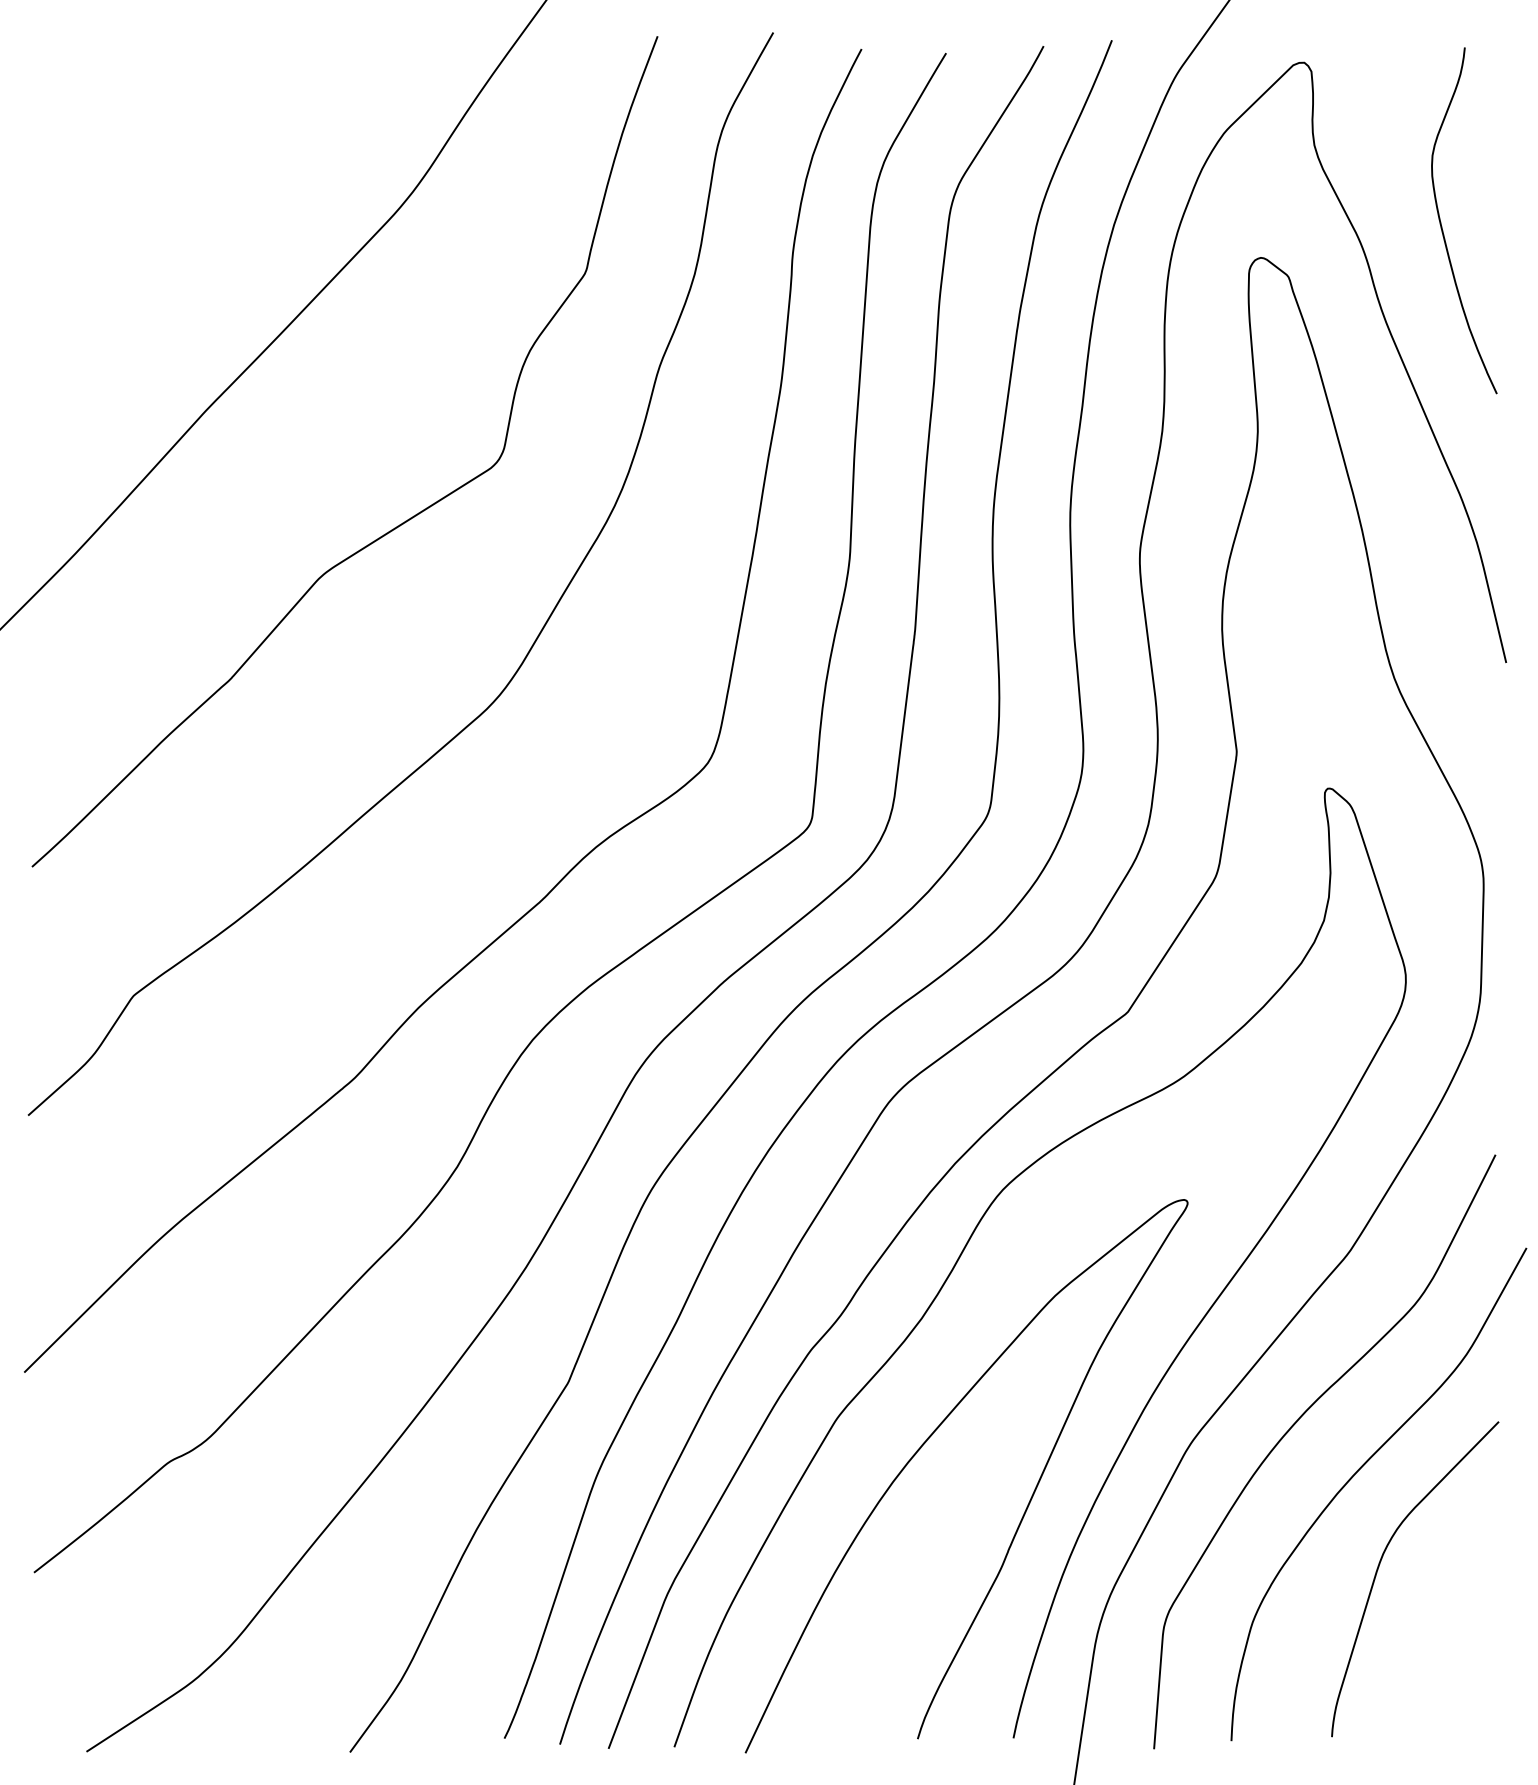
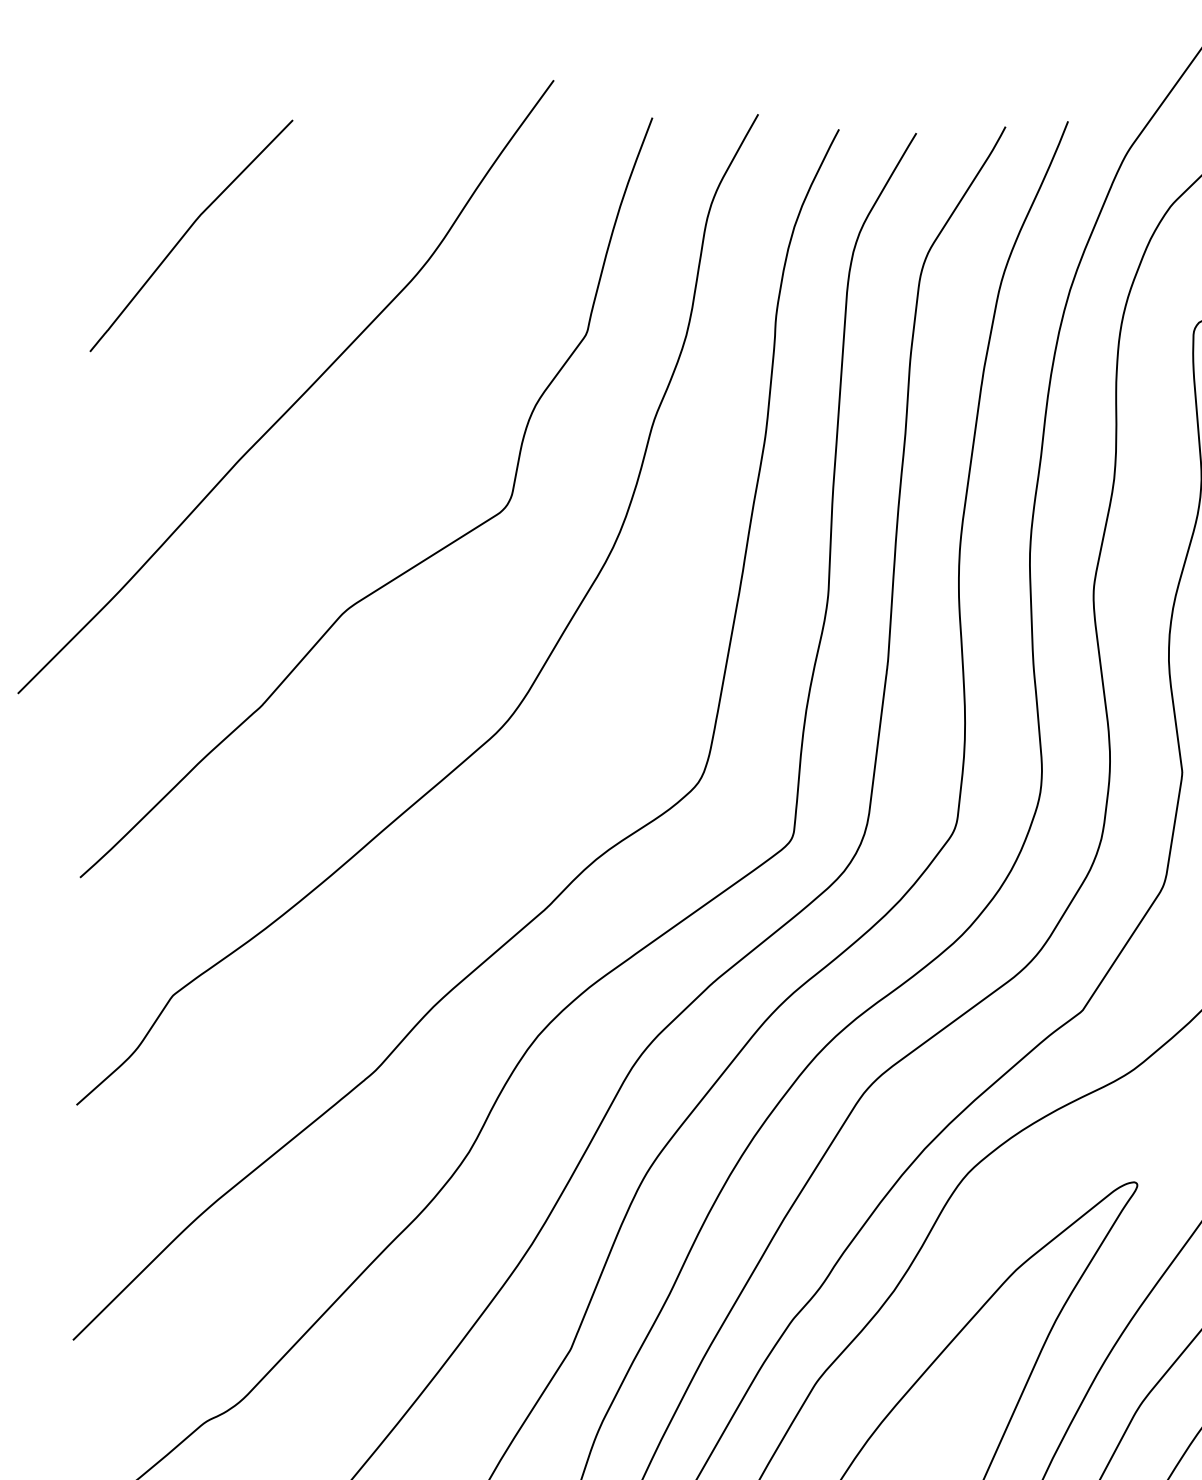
curve: (149, 161) -> (187, 232), added

